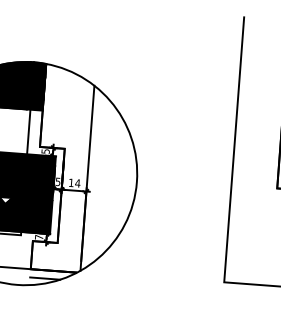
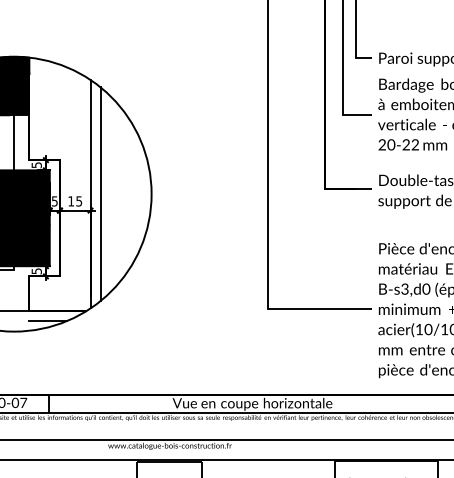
line: (95, 178) -> (100, 193), added
text: (77, 183) -> (78, 201), 14 -> 15
text: (38, 237) -> (36, 271), 7 -> 5

